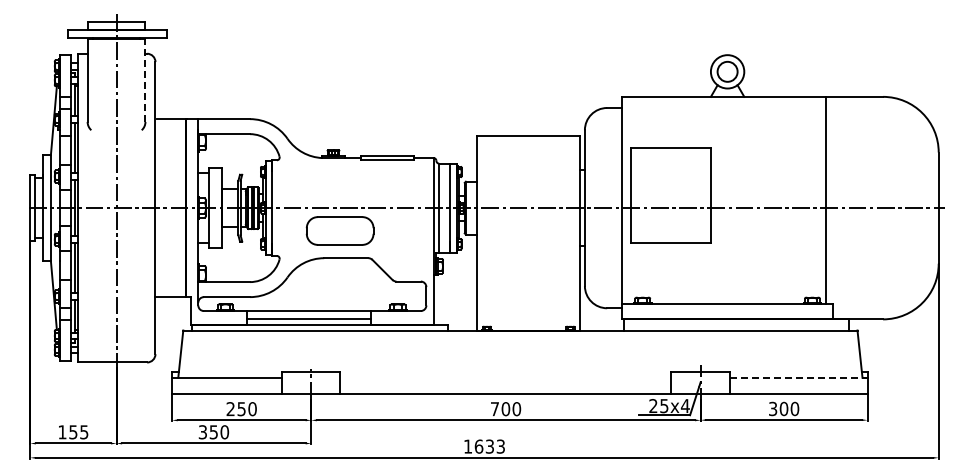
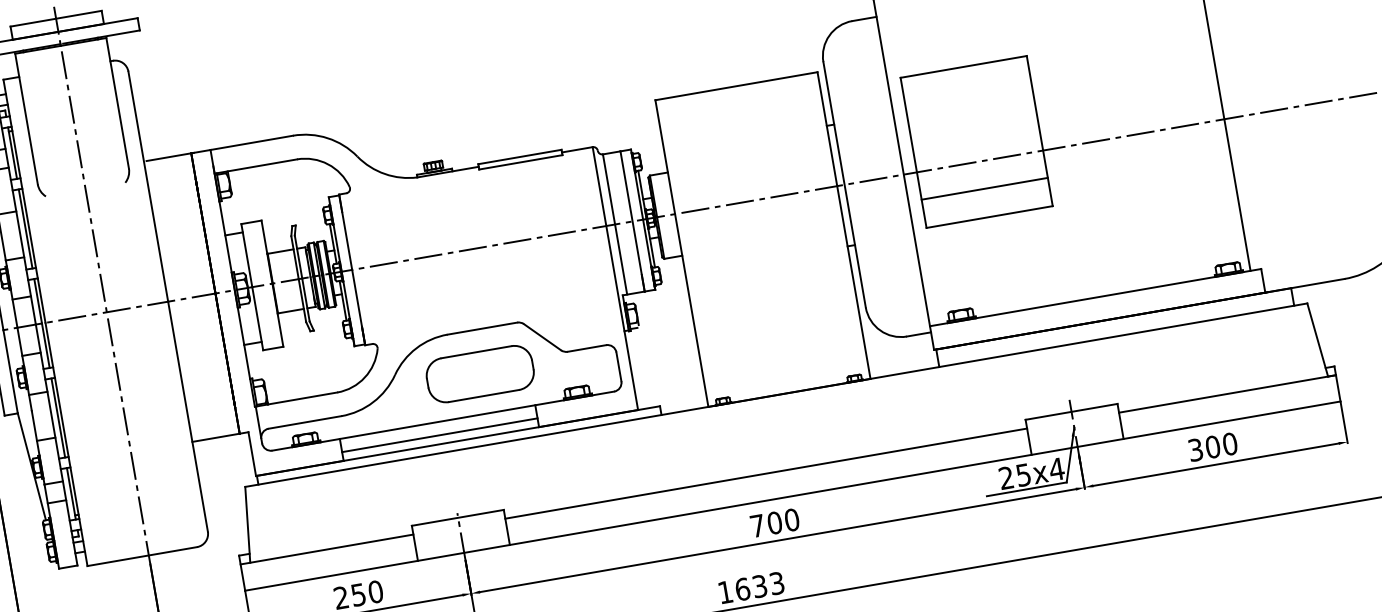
line: (145, 79) -> (117, 101), dashed -> solid
line: (670, 225) -> (984, 188), added
part: (339, 230) -> (479, 373), moved
line: (505, 377) -> (765, 473), added
line: (798, 377) -> (1227, 393), dashed -> solid

